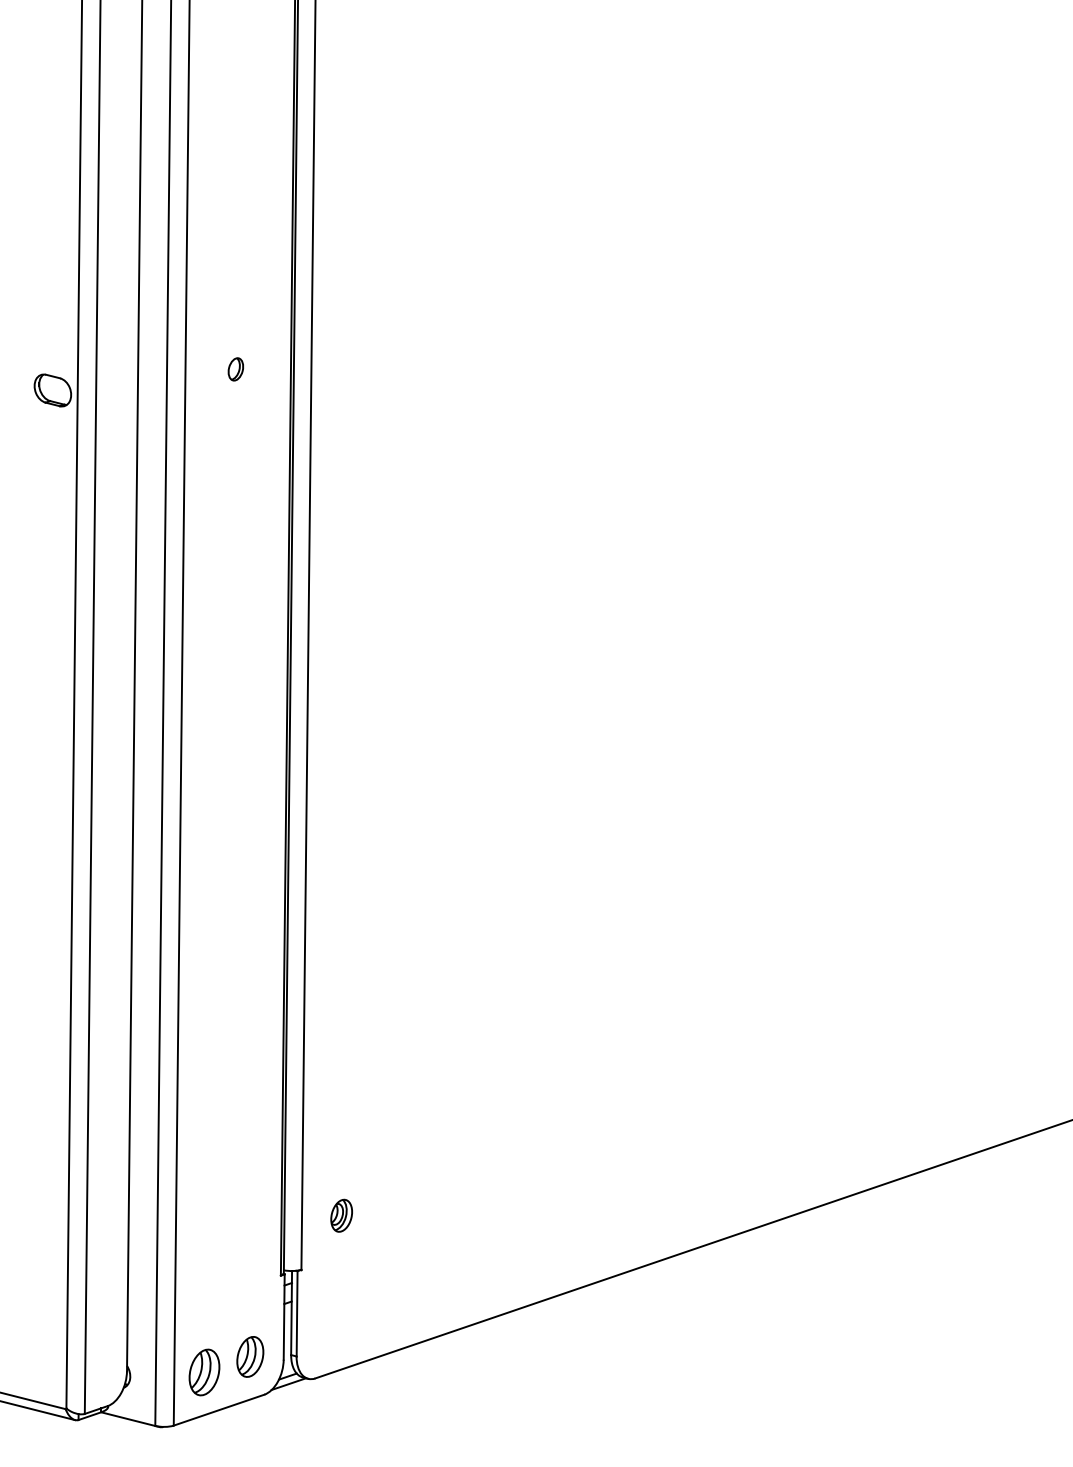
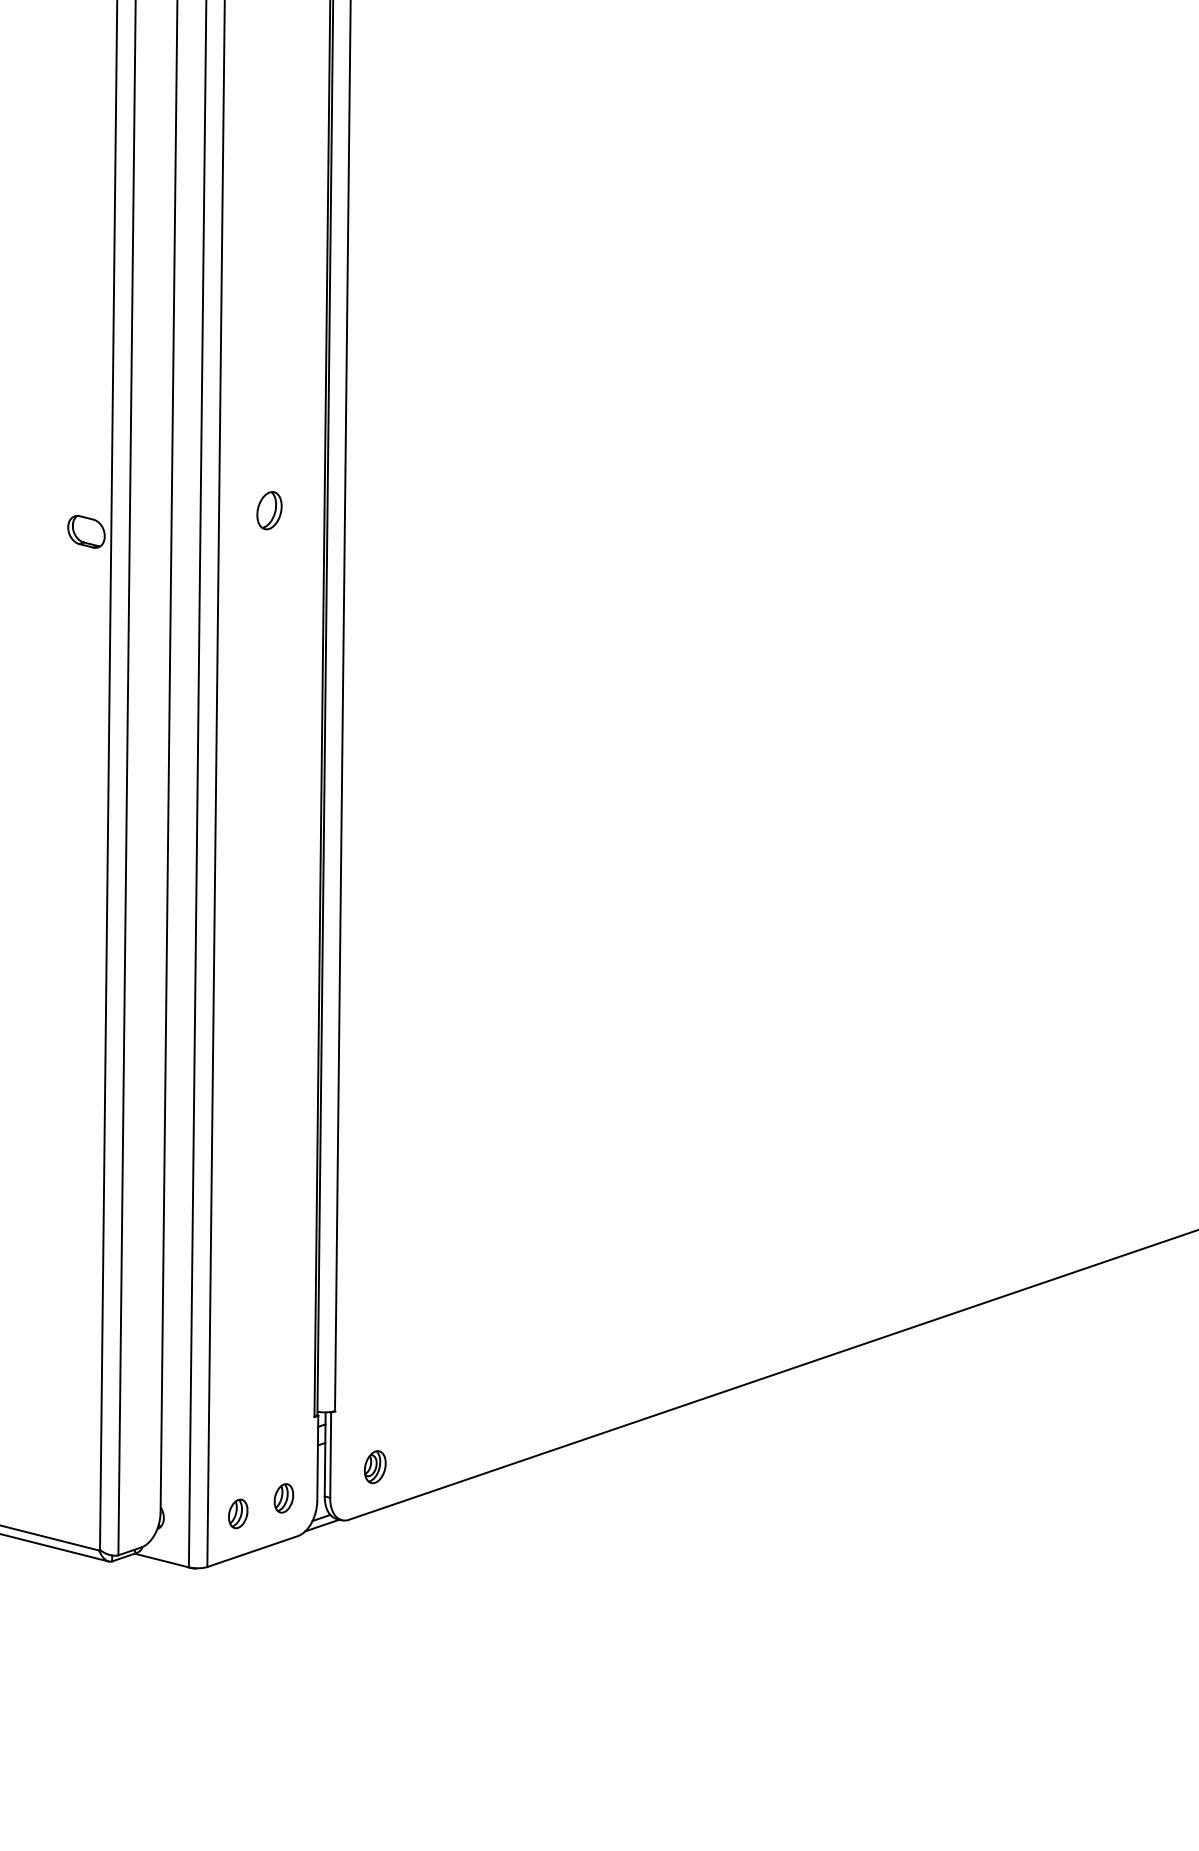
part: (235, 369) -> (269, 510), size x1.67
part: (341, 1216) -> (375, 1467), moved
part: (249, 1357) -> (283, 1498), size x0.71
part: (204, 1372) -> (238, 1513), size x0.62

